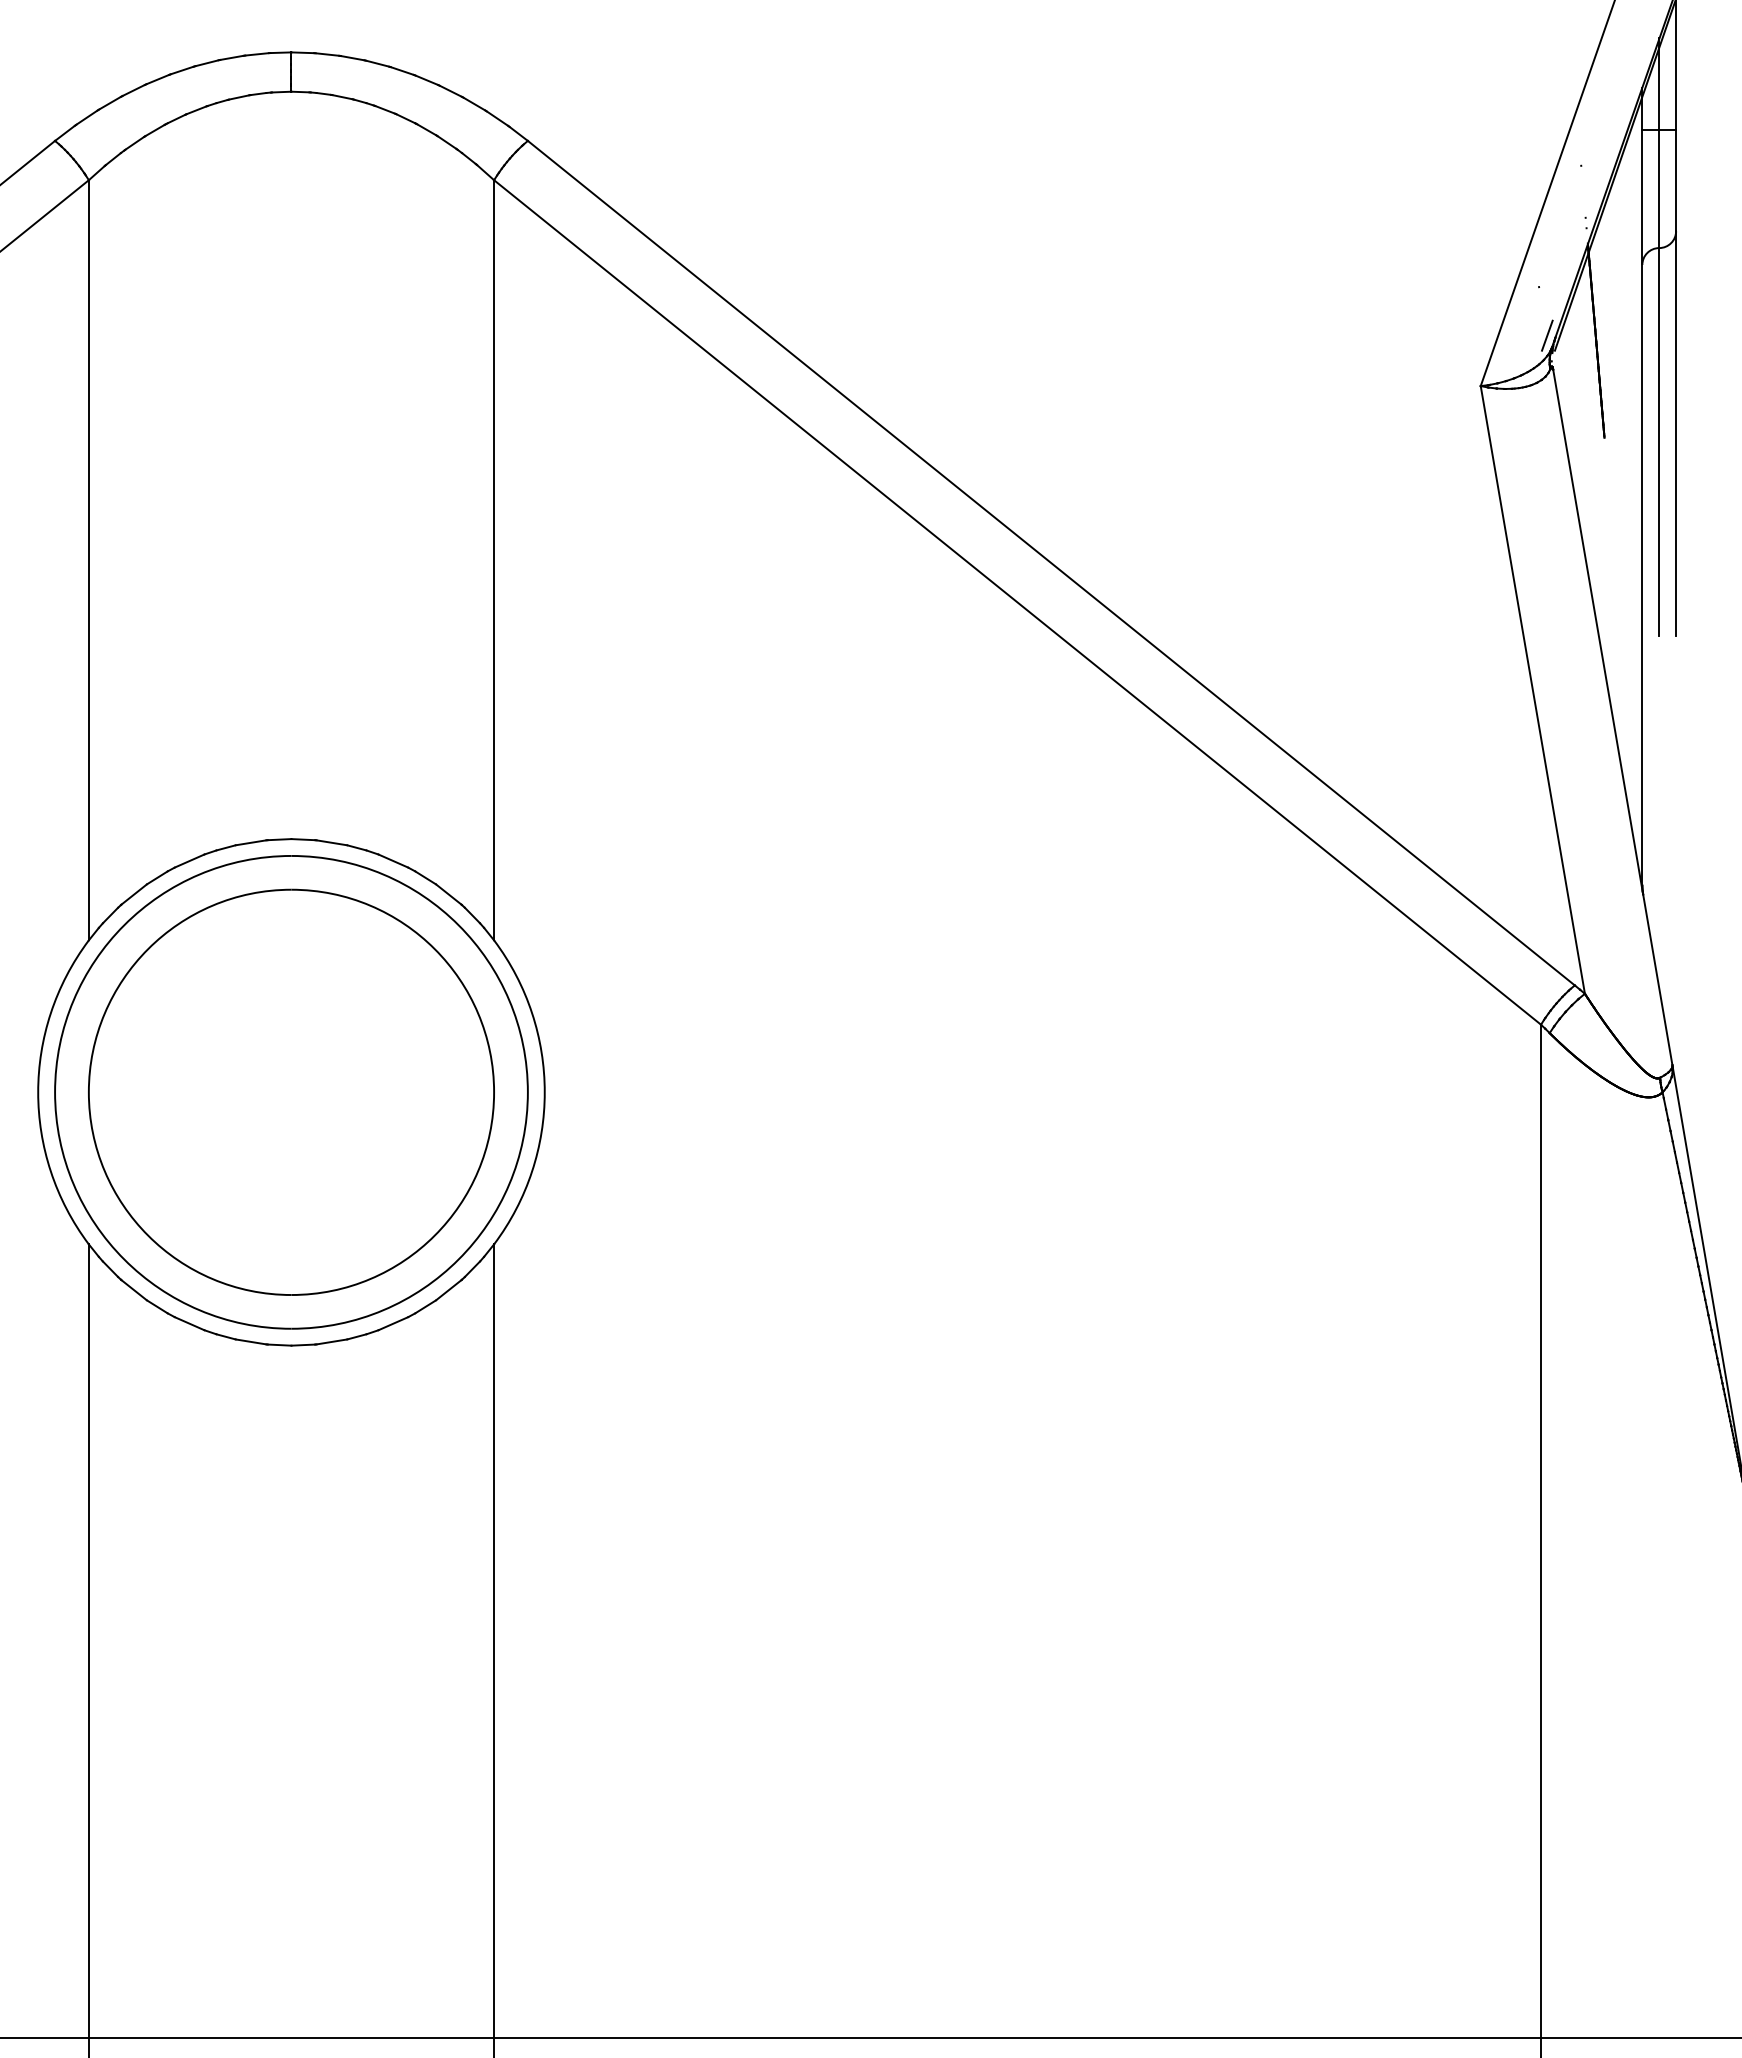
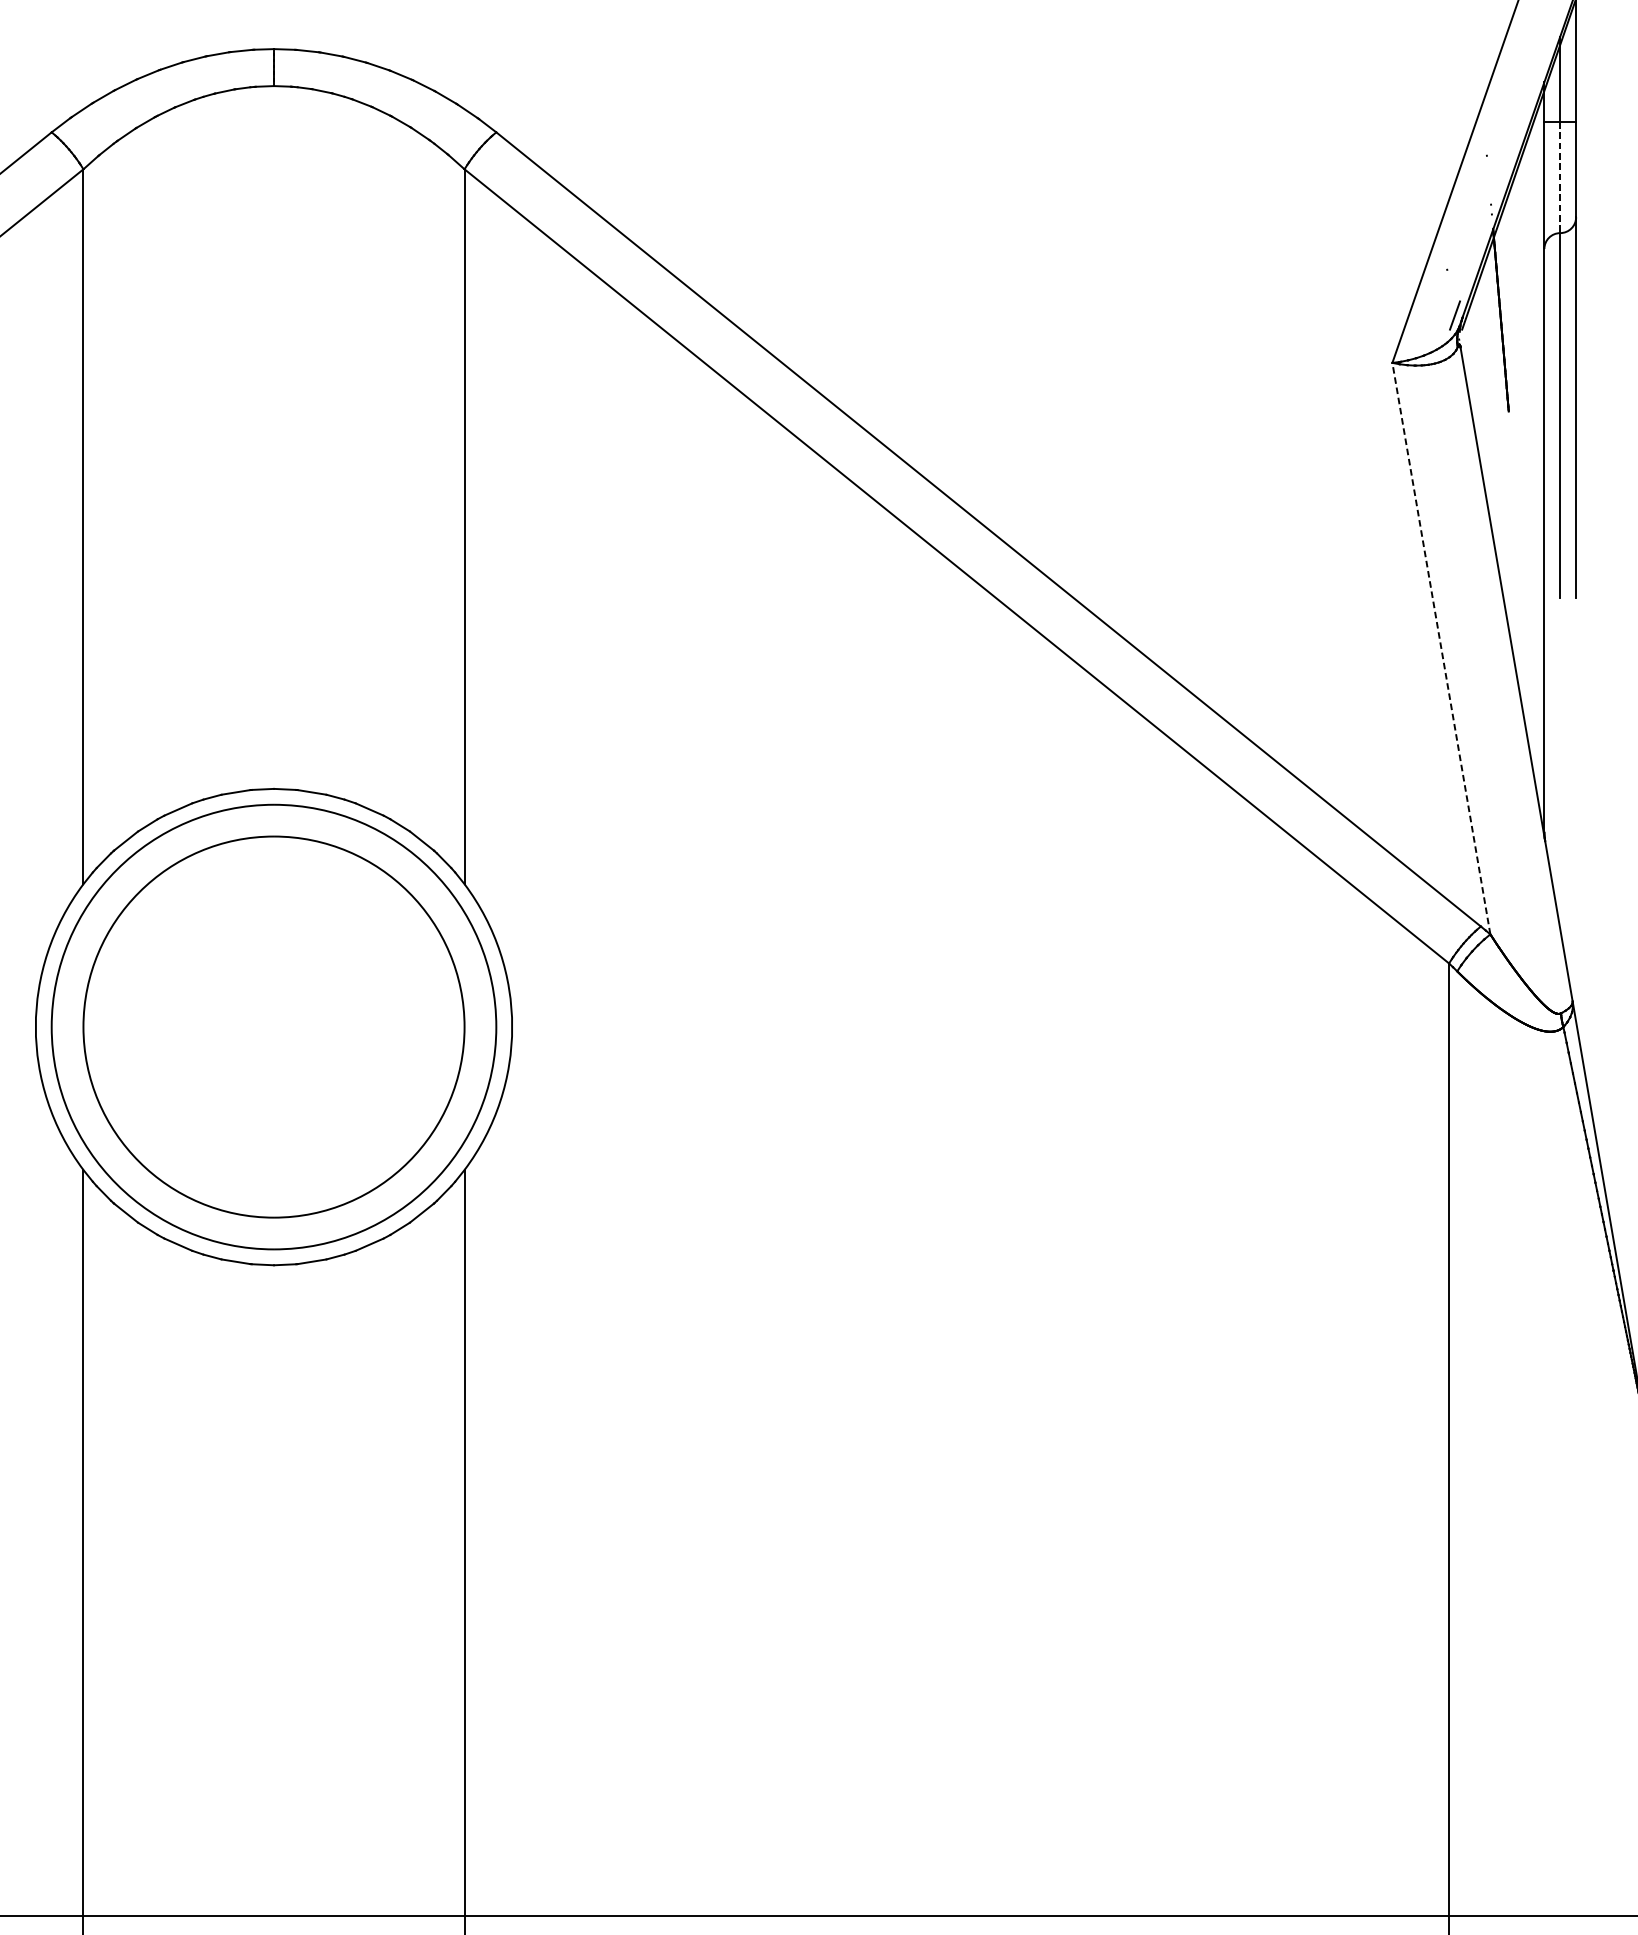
line: (1659, 189) -> (1560, 178), solid -> dashed
line: (1532, 689) -> (1441, 648), solid -> dashed

